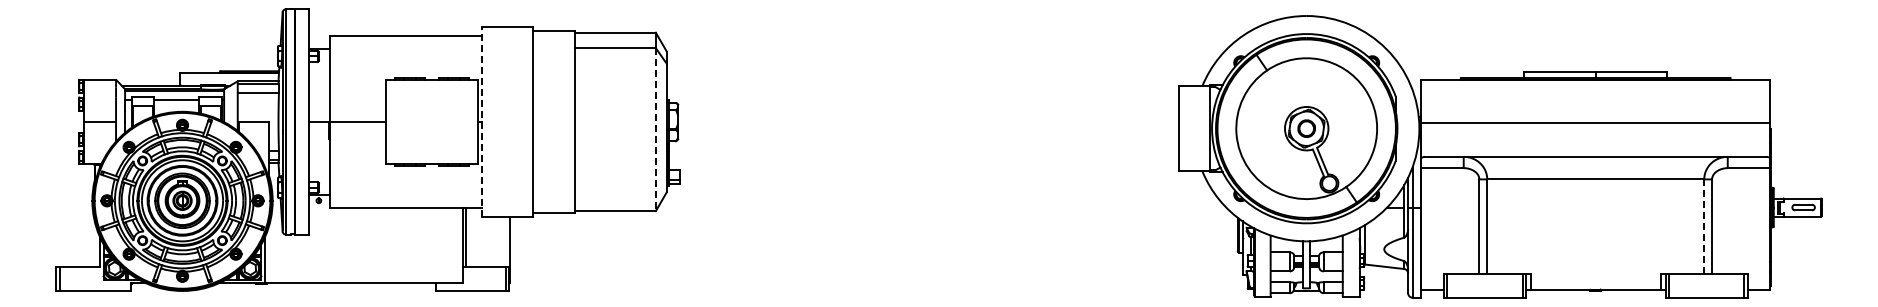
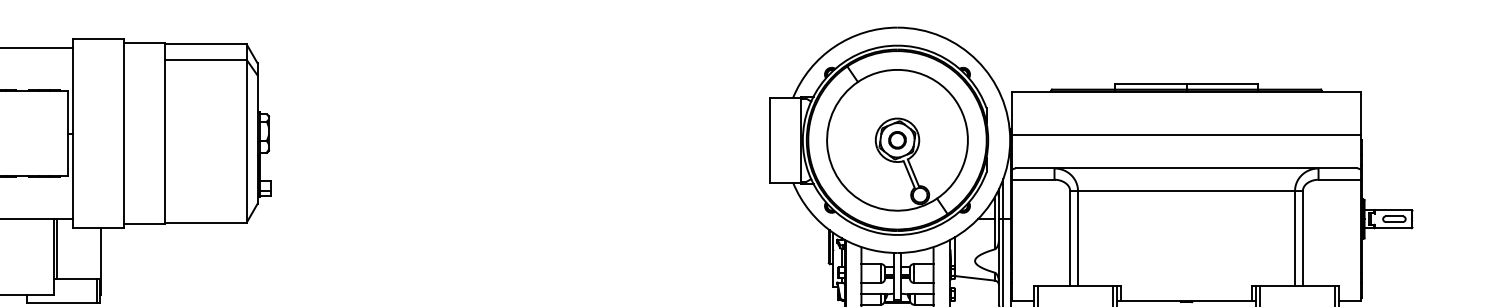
line: (482, 121) -> (73, 133), dashed -> solid
line: (655, 129) -> (246, 141), dashed -> solid
line: (1704, 226) -> (1295, 238), dashed -> solid

